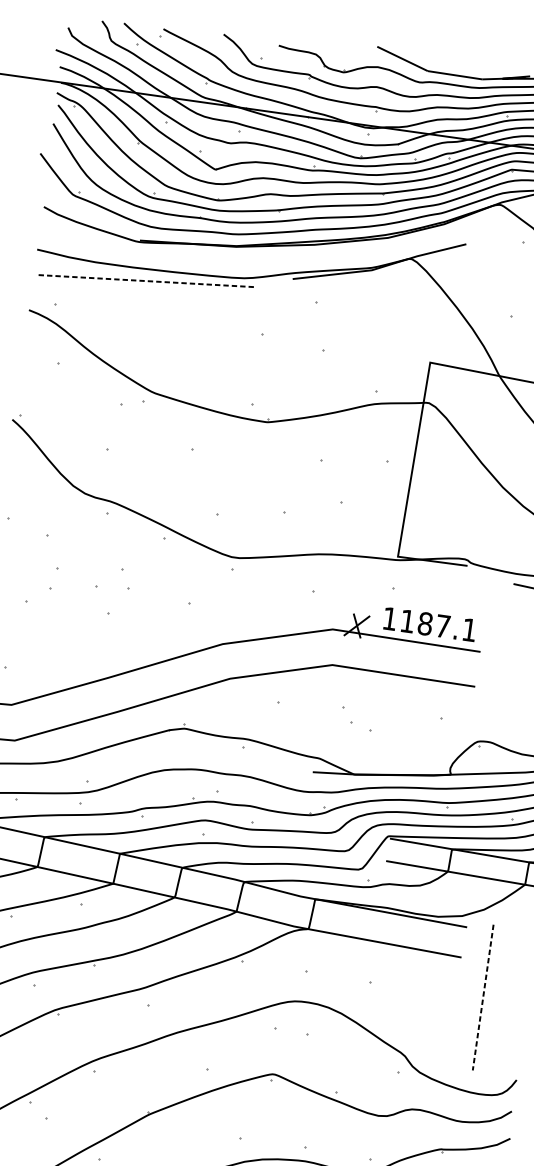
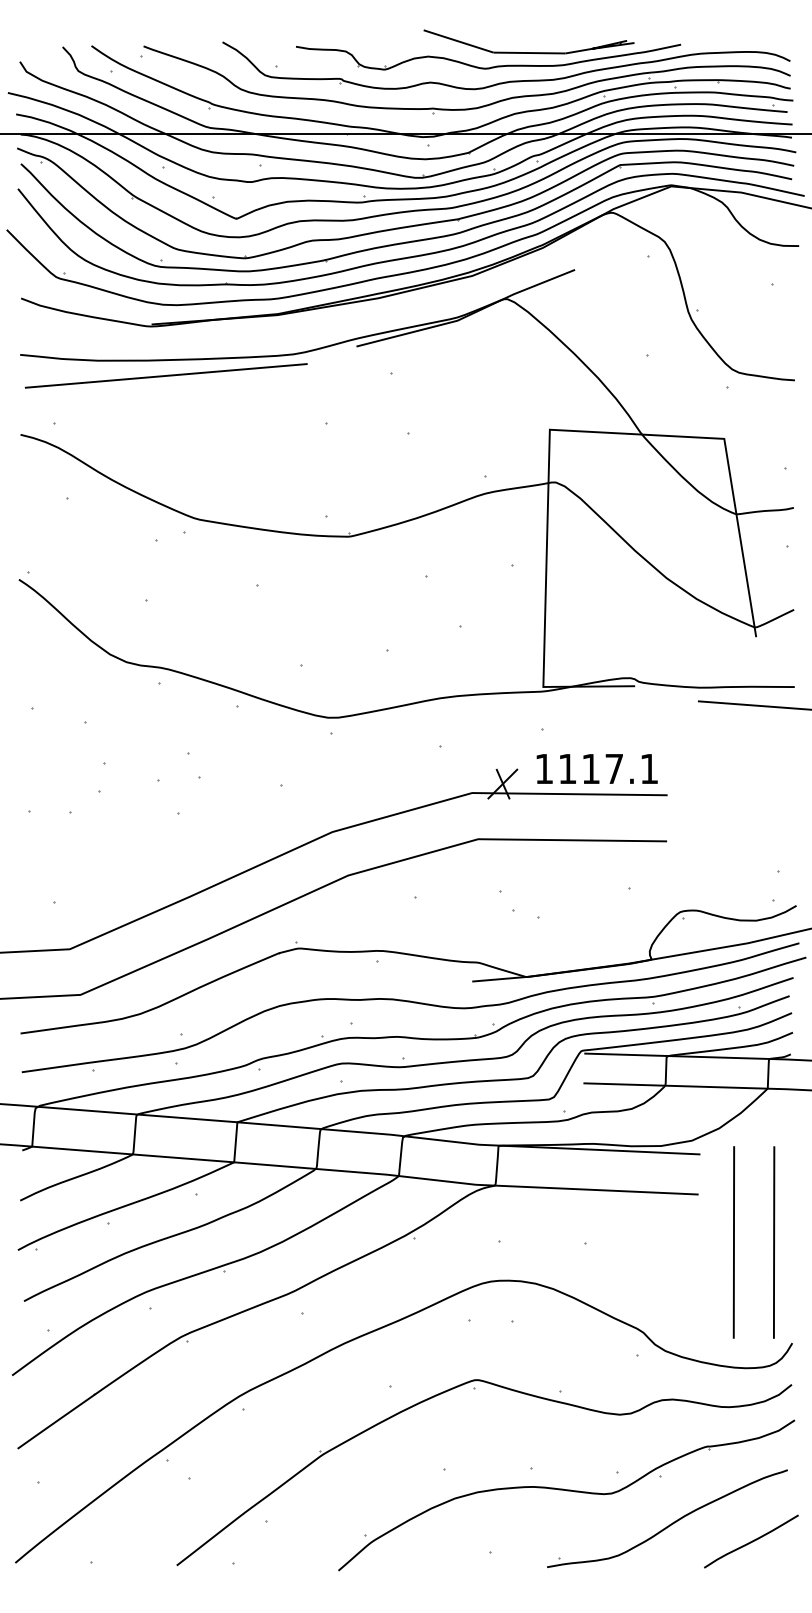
line: (145, 280) -> (166, 375), dashed -> solid
text: (425, 623) -> (591, 768), 1187.1 -> 1117.1
line: (482, 997) -> (733, 1242), dashed -> solid
line: (513, 1001) -> (774, 1242), added

